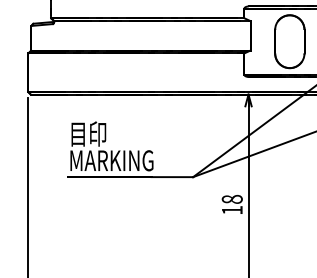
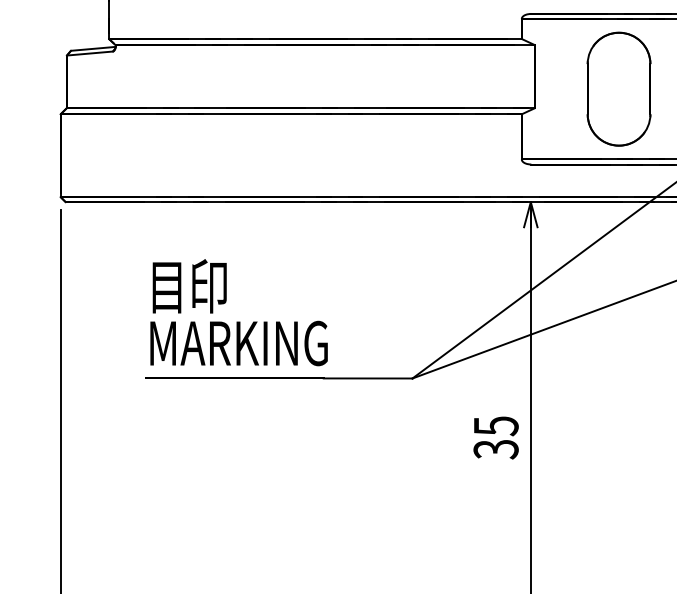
text: (231, 204) -> (494, 436), 18 -> 35

